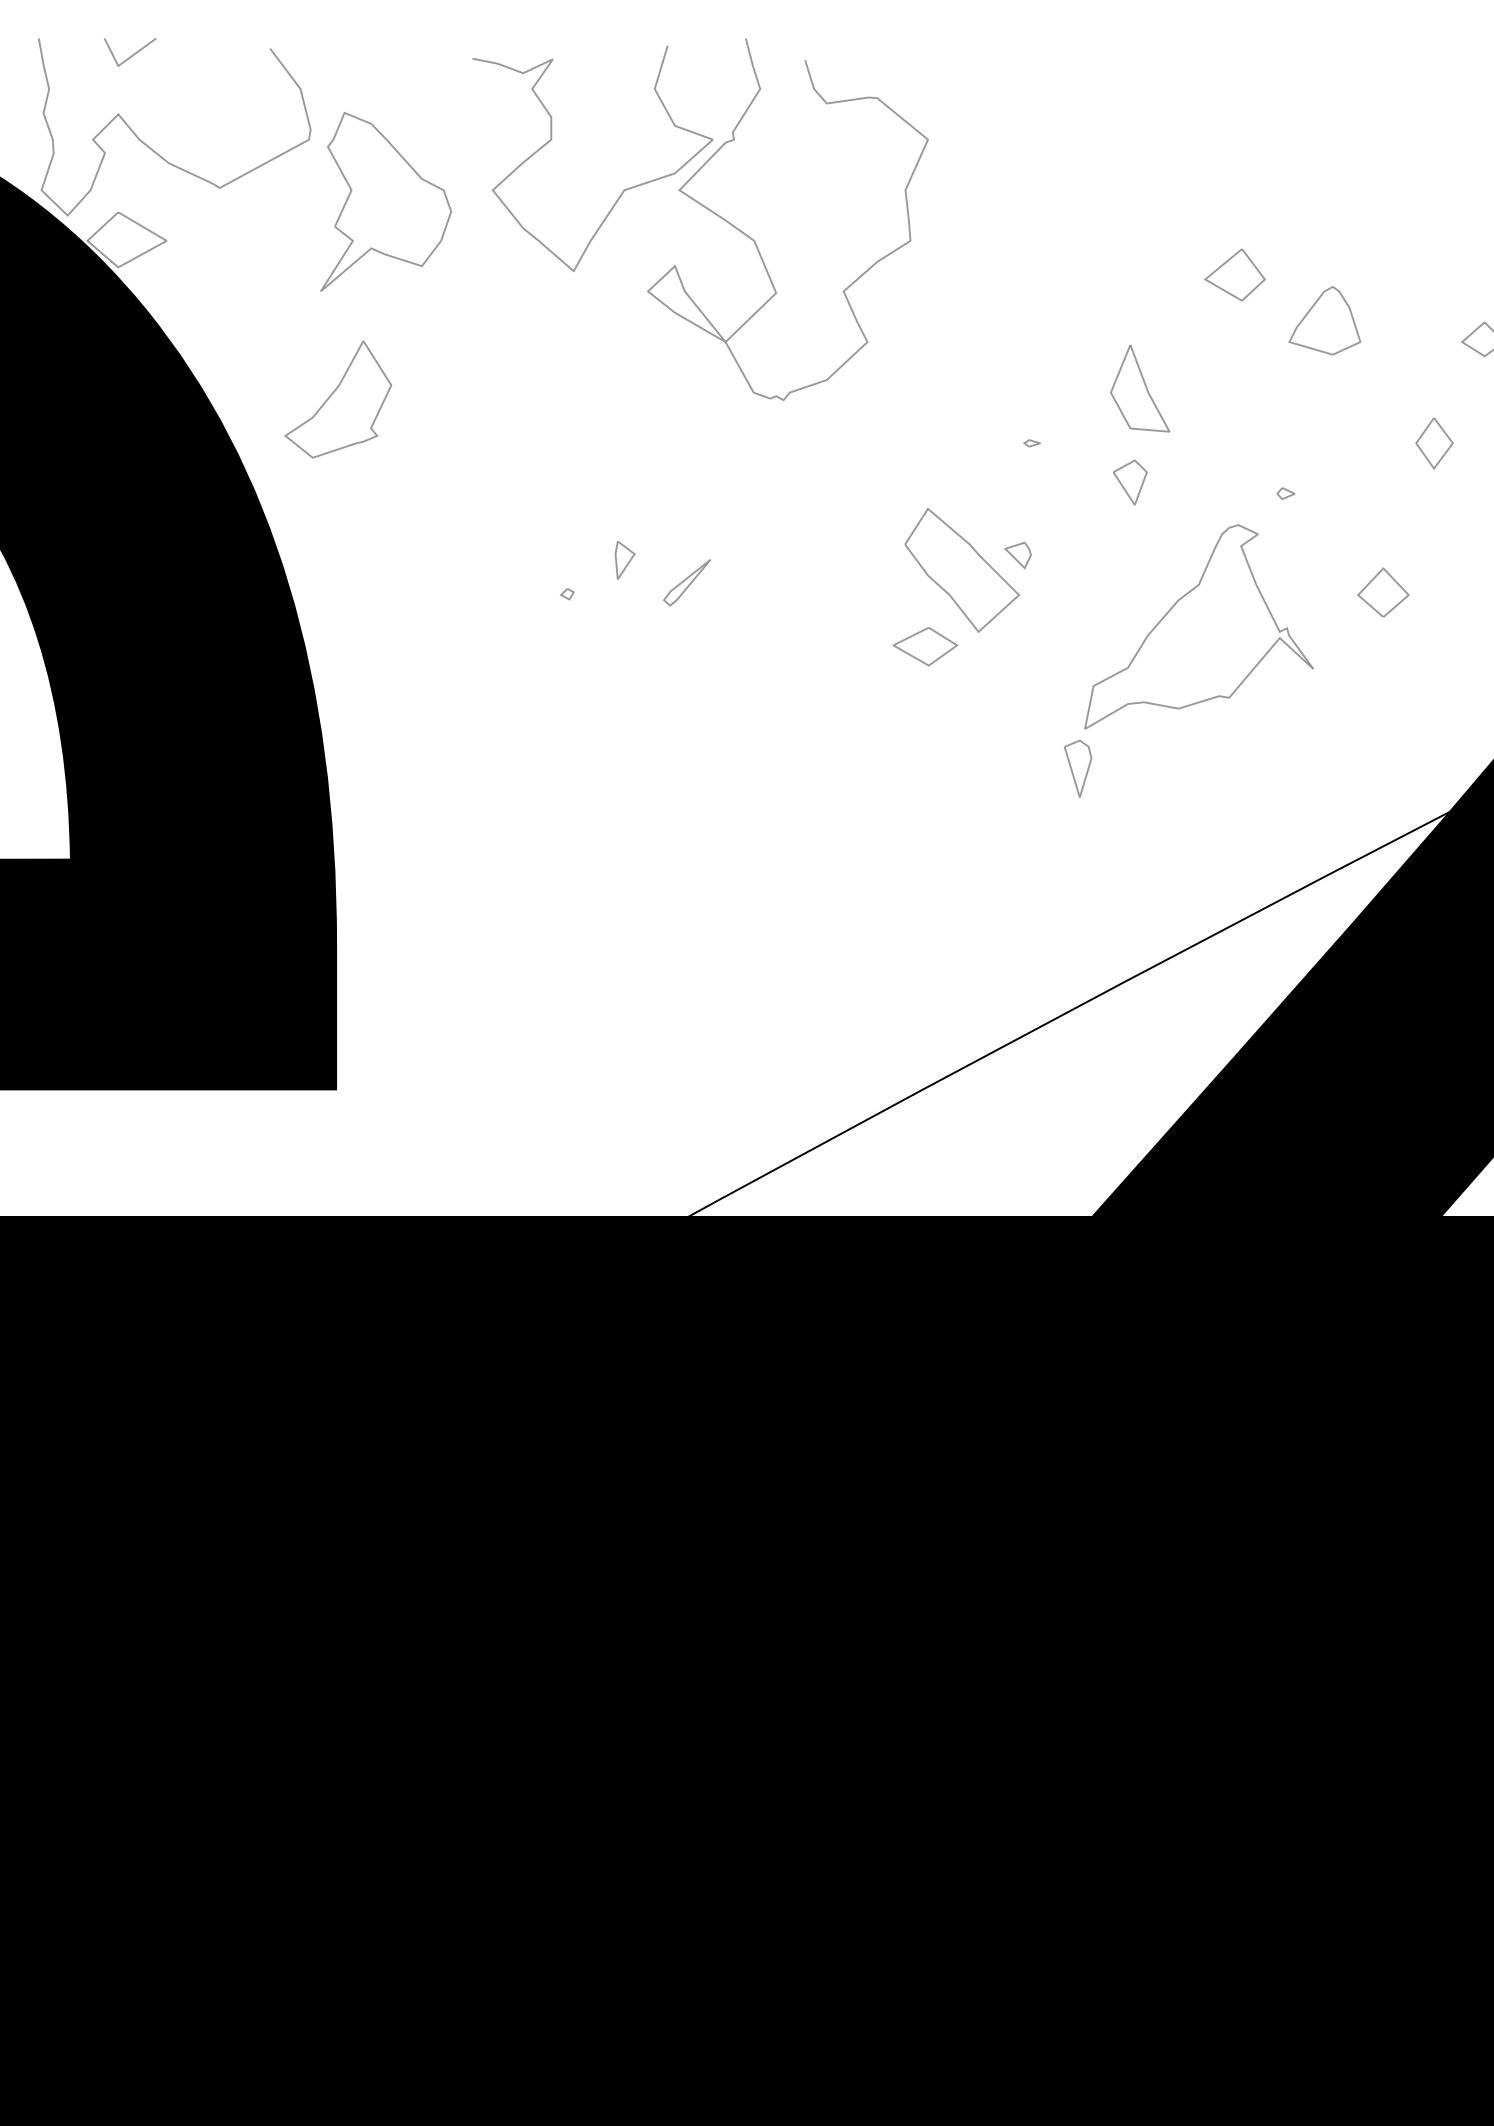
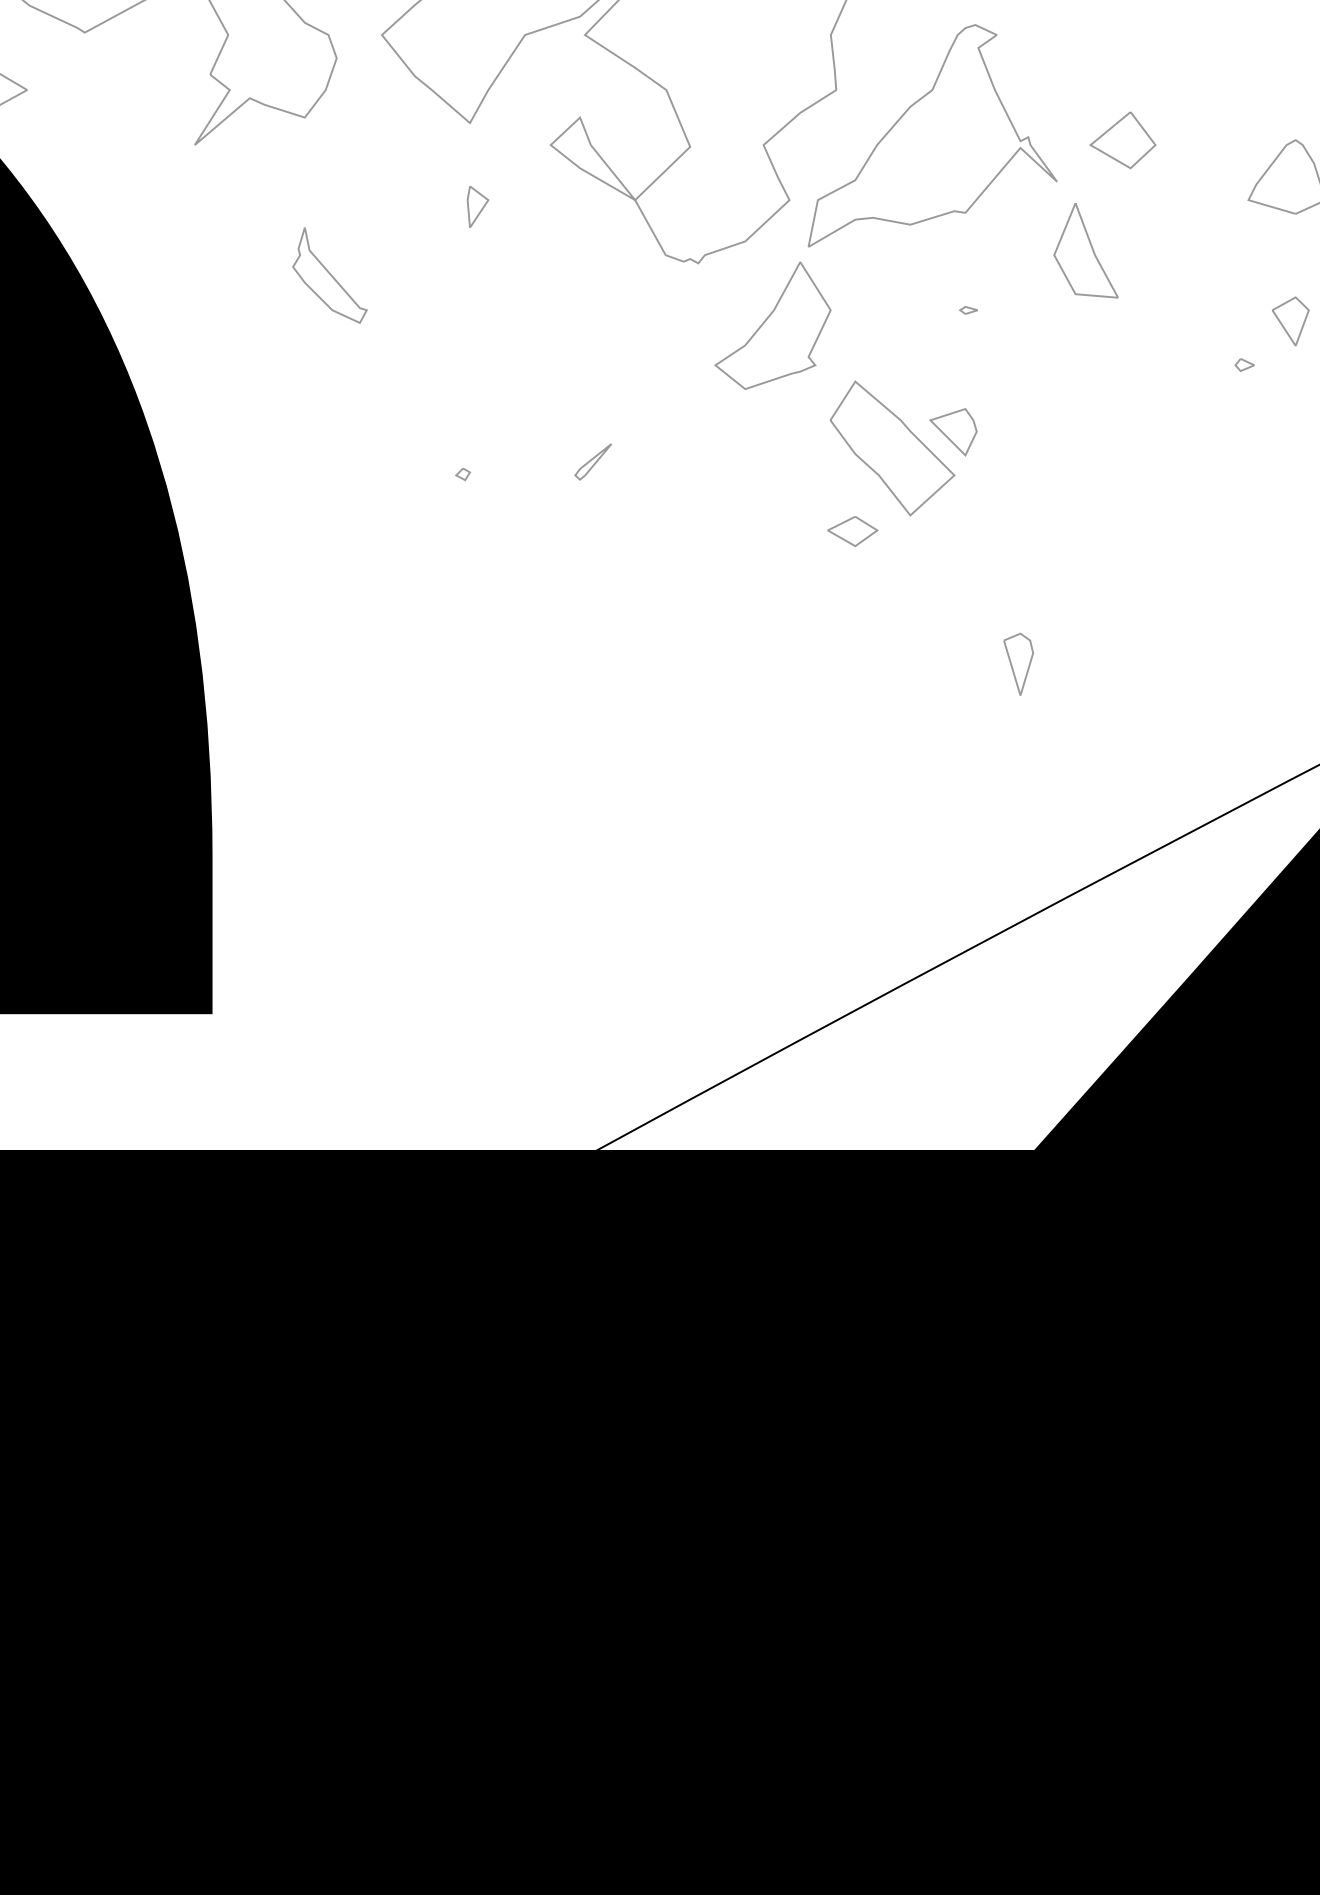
part: (1234, 274) -> (1122, 139), moved
part: (338, 399) -> (773, 325), moved
part: (444, 411) -> (329, 275), added
part: (1130, 482) -> (1291, 321), moved
part: (1017, 555) -> (952, 432), size x1.67
part: (624, 560) -> (477, 207), moved
part: (686, 582) -> (592, 461), size x0.71
part: (1198, 626) -> (932, 135), moved
part: (925, 646) -> (852, 531), size x0.71

